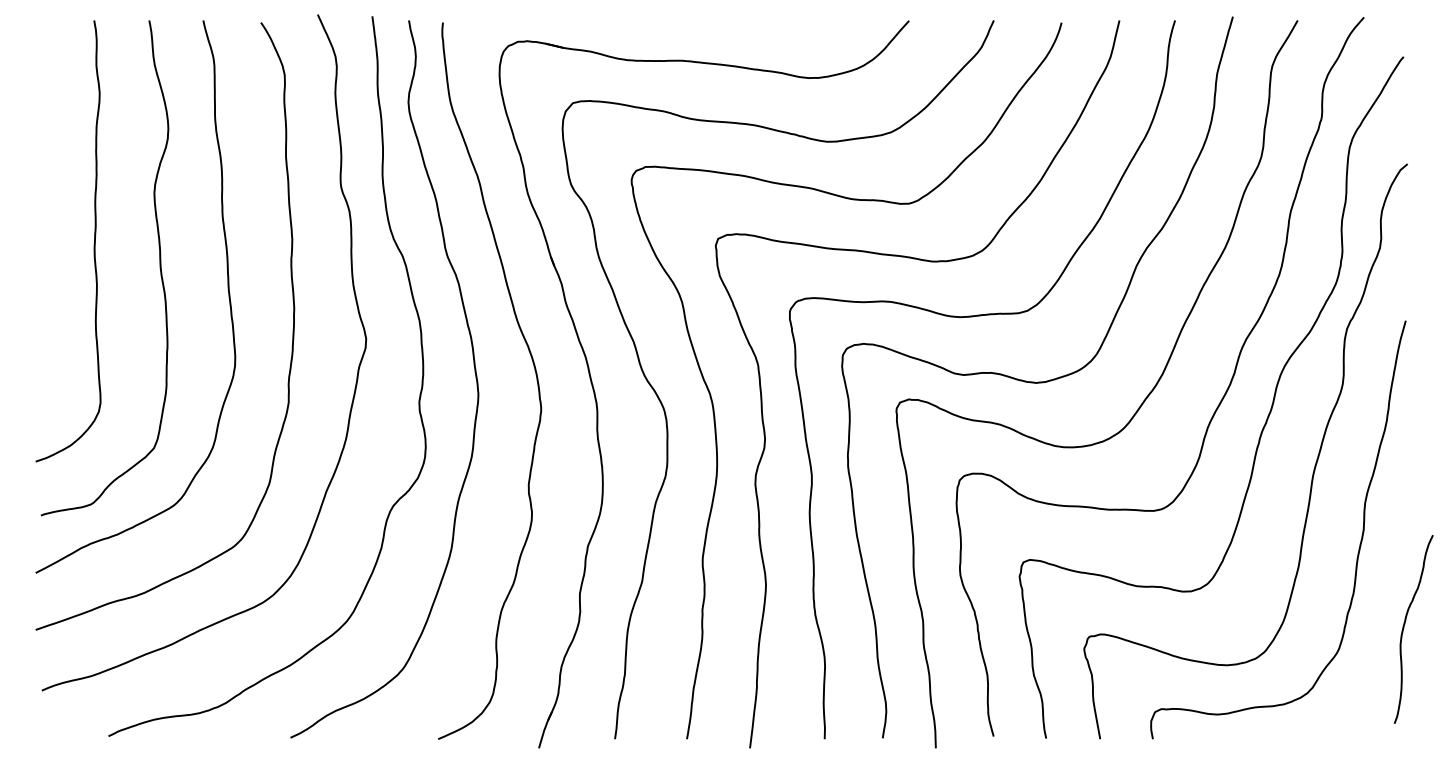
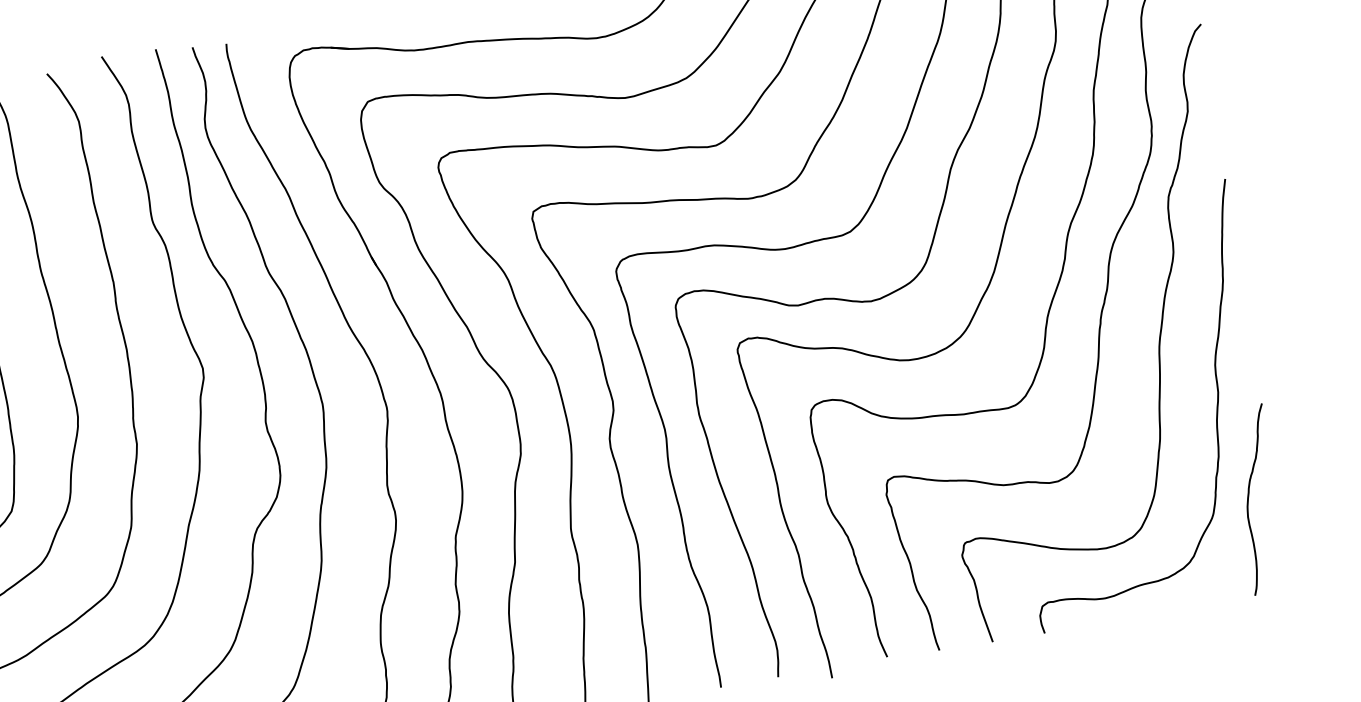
curve: (1404, 628) -> (1249, 500), moved

